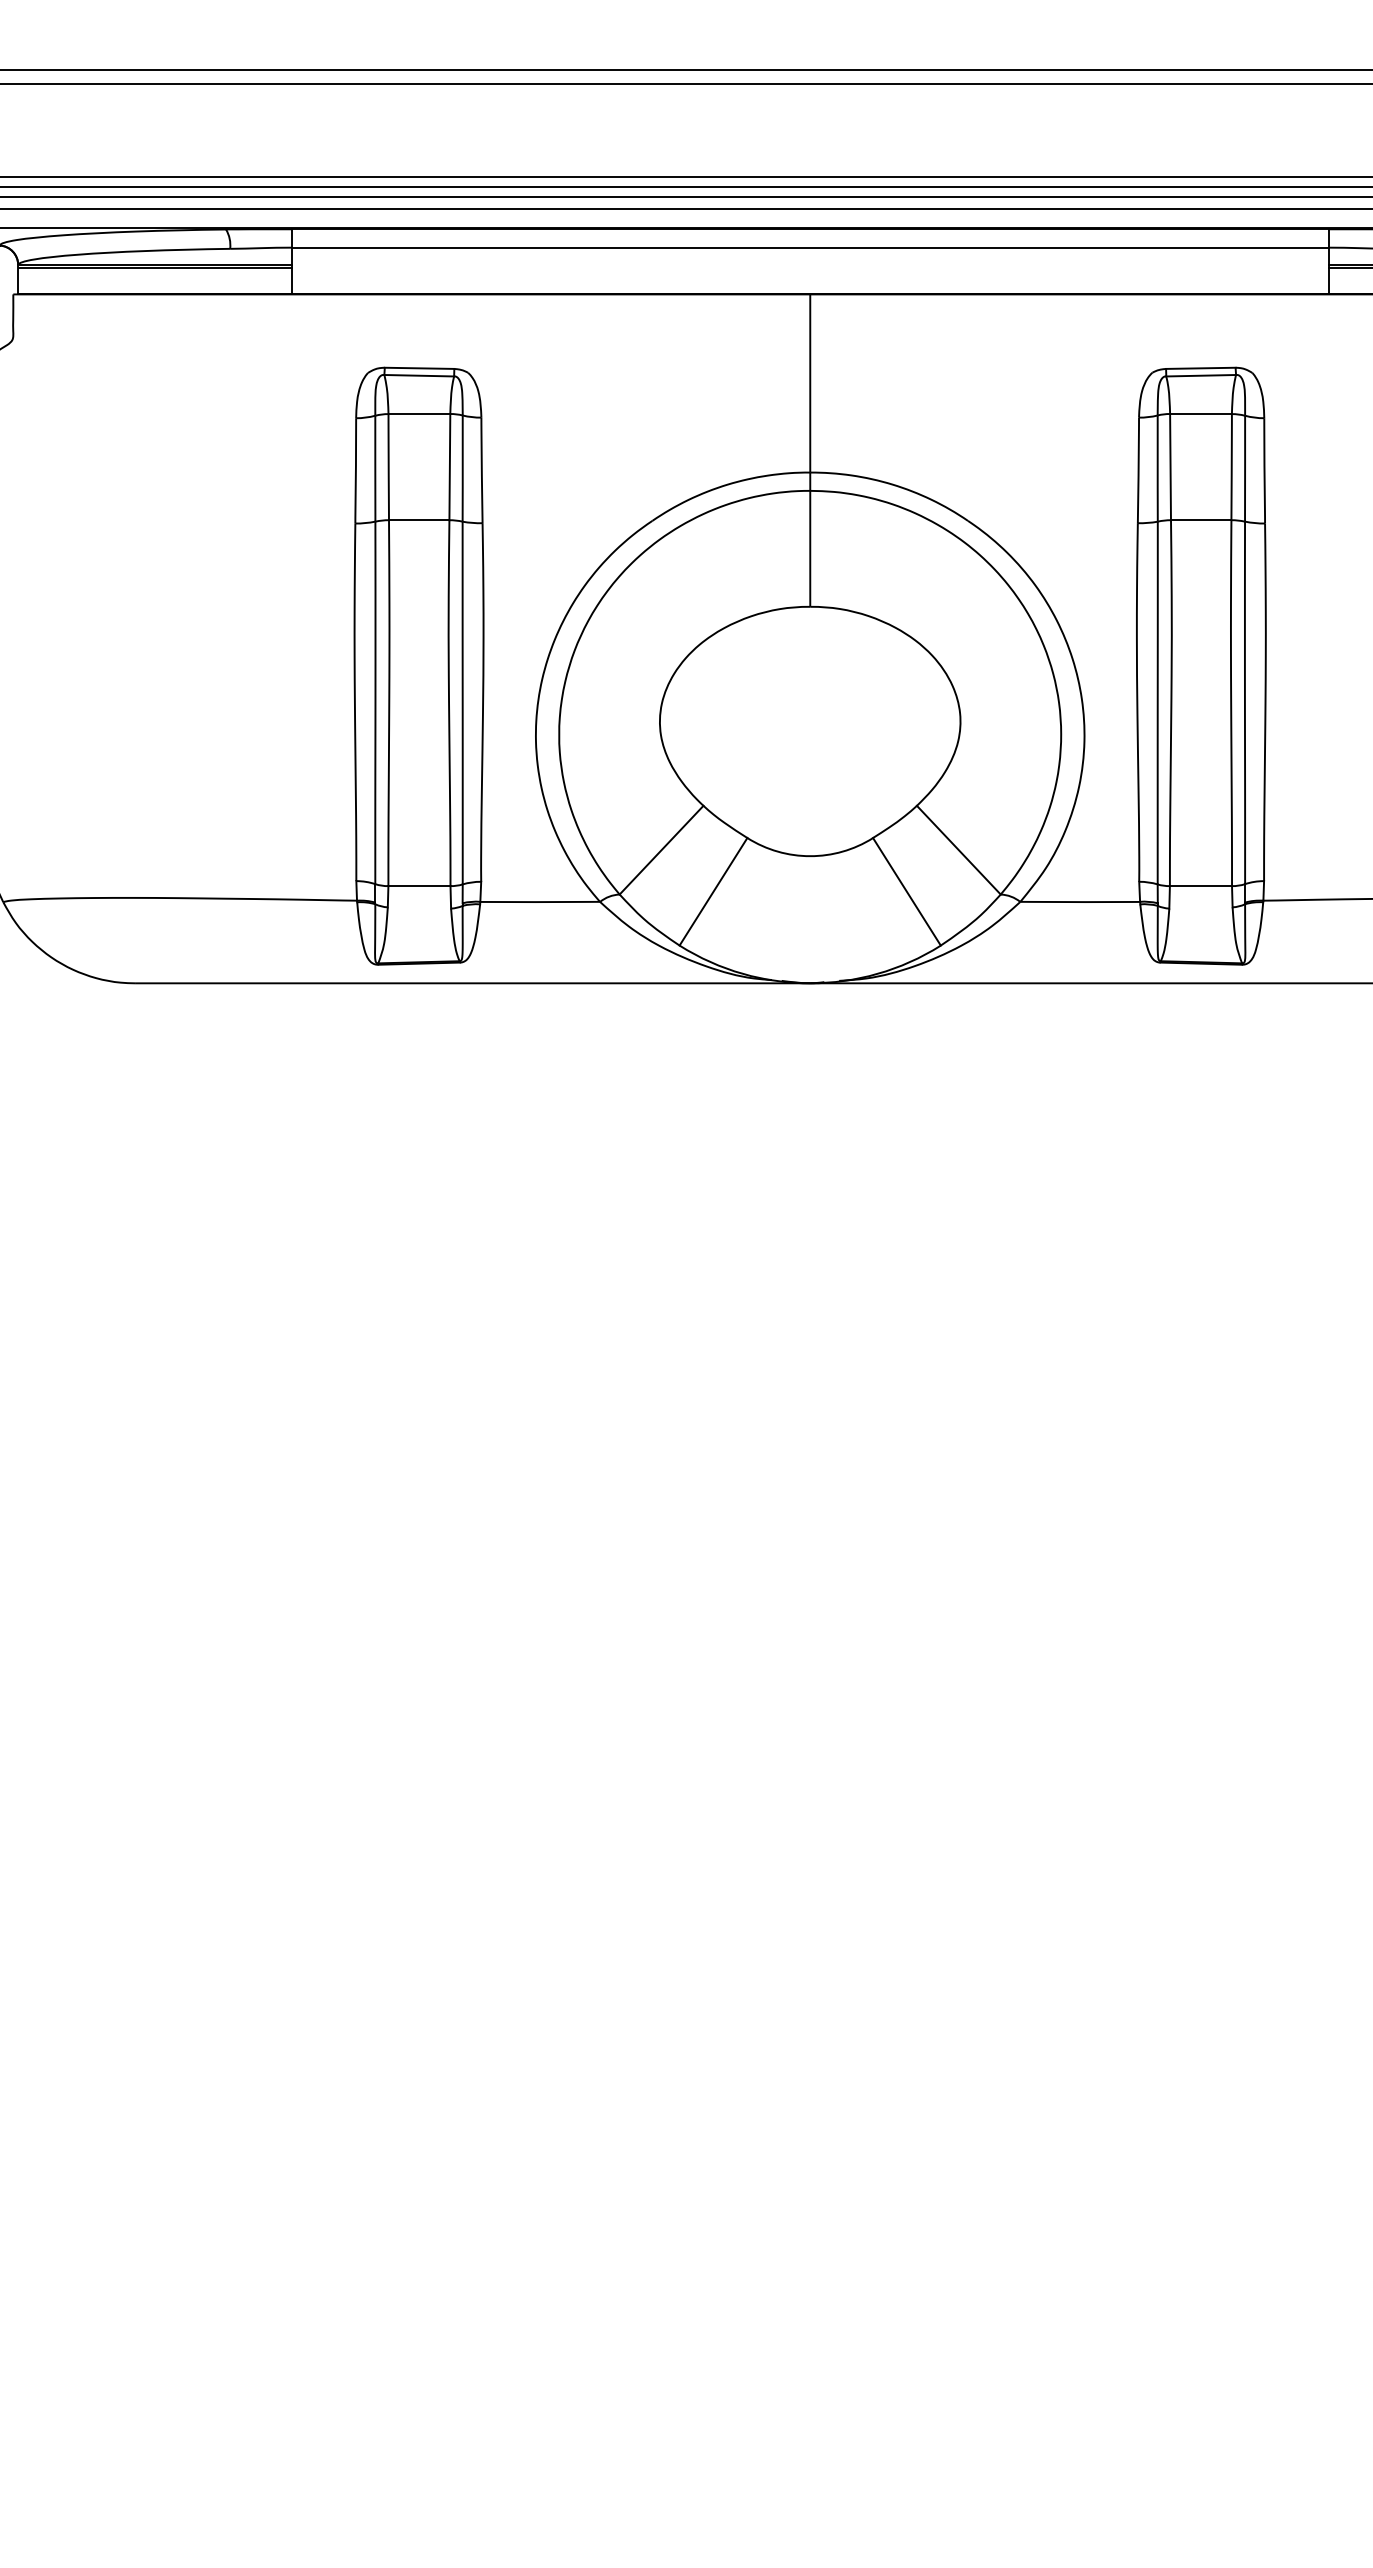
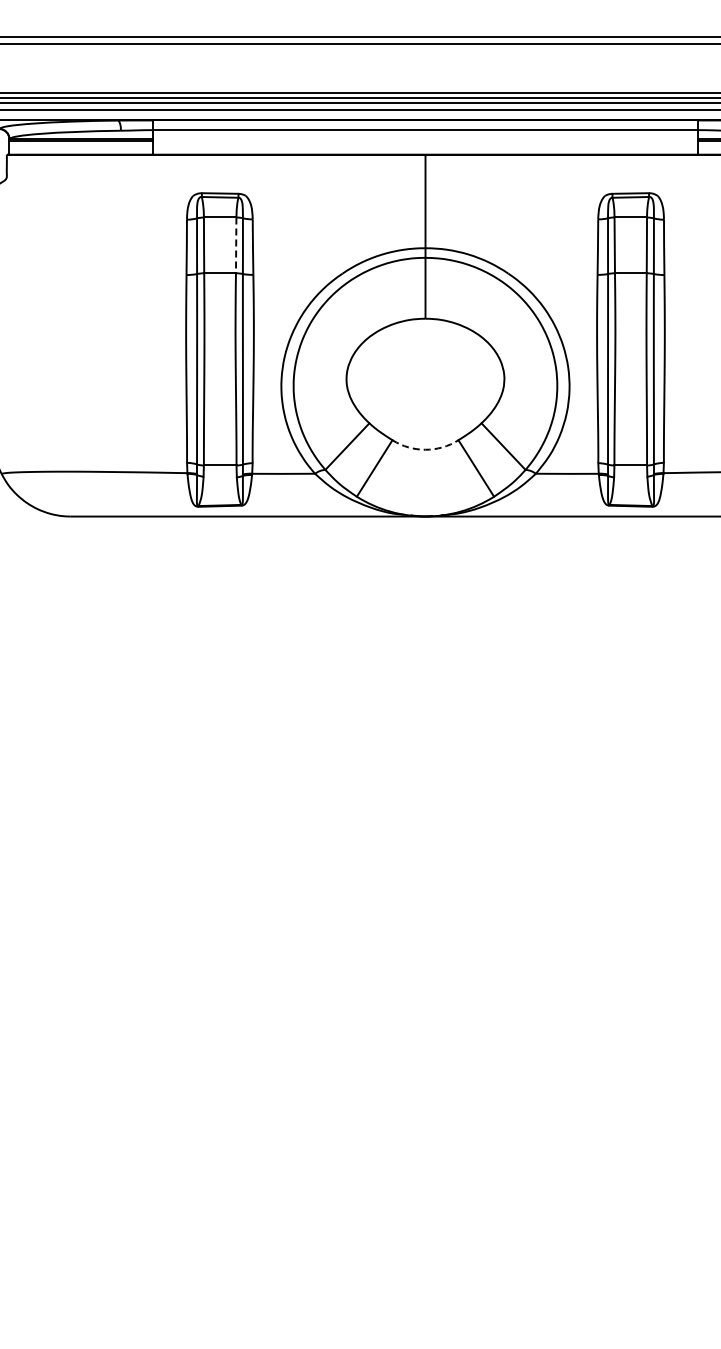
line: (450, 467) -> (236, 245), solid -> dashed
arc: (810, 855) -> (425, 449), solid -> dashed

